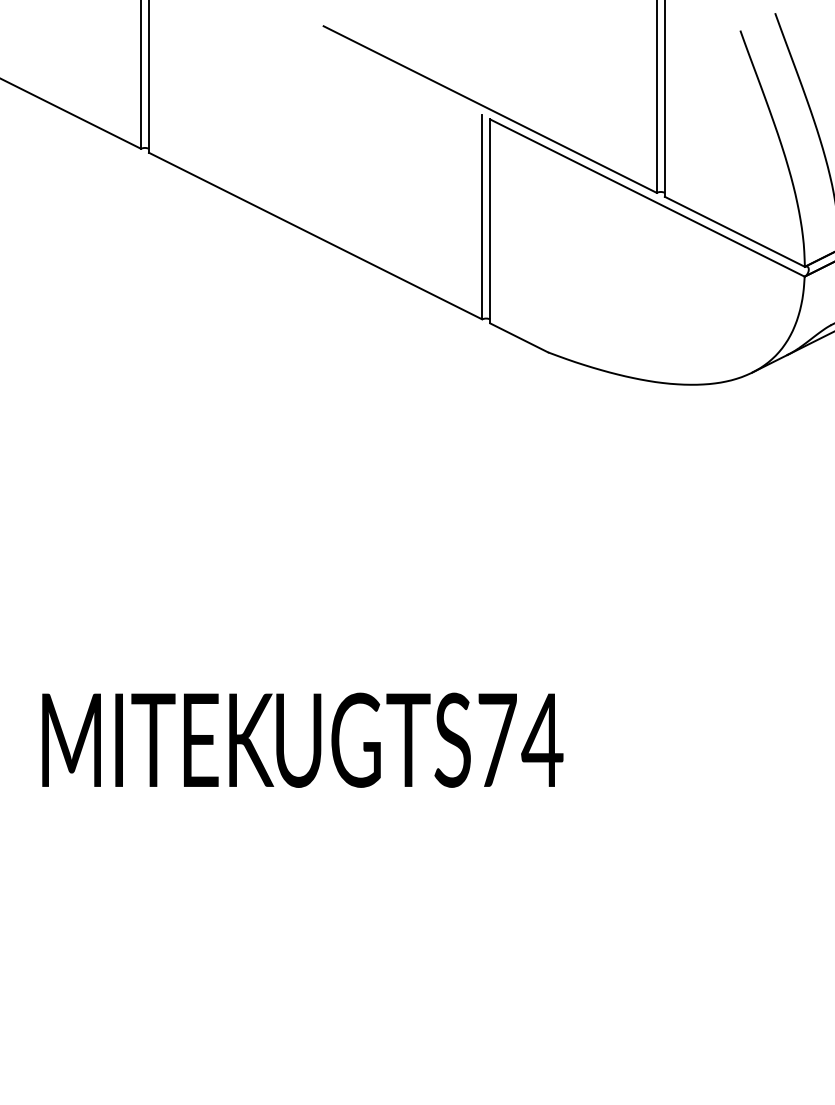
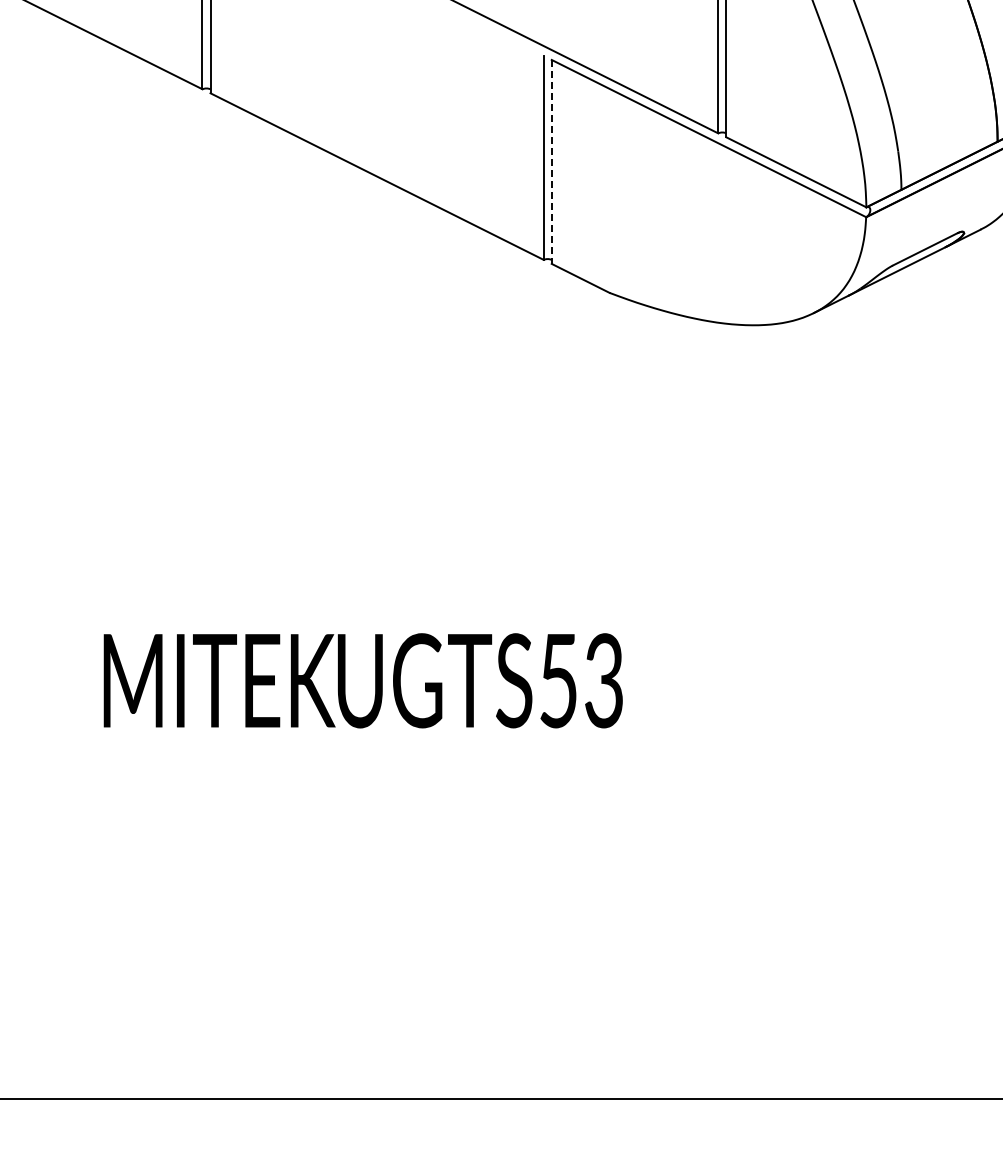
line: (489, 220) -> (551, 161), solid -> dashed
text: (520, 739) -> (582, 680), UGTS74 -> UGTS53

